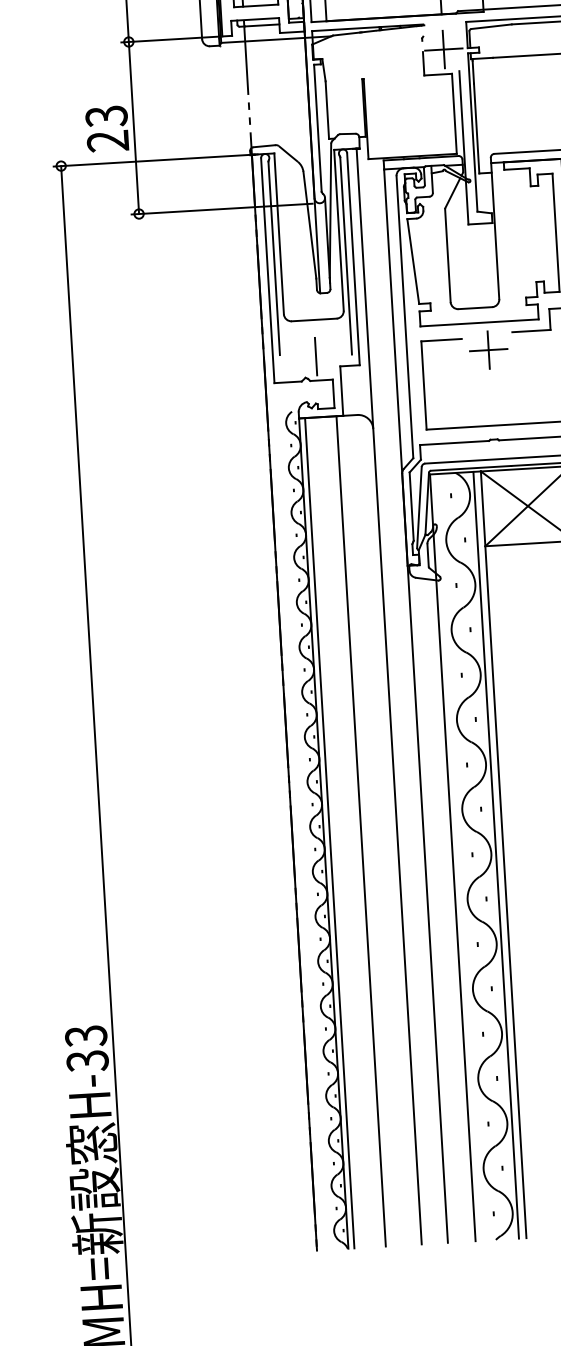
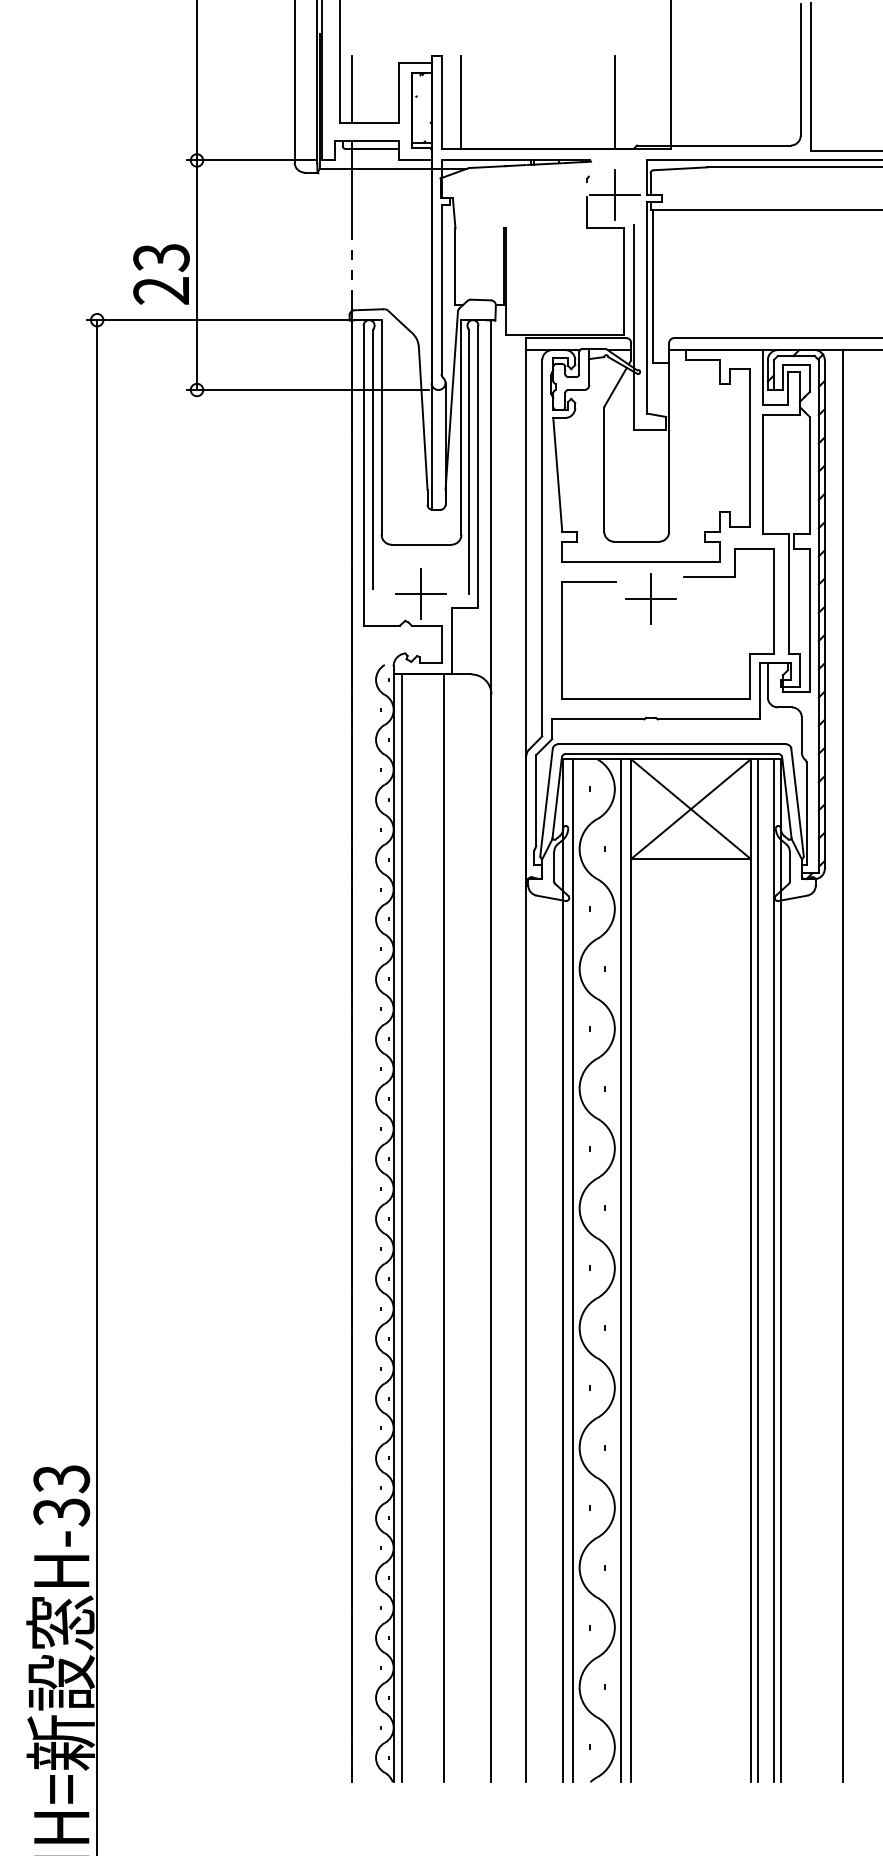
line: (316, 356) -> (421, 593), added
line: (460, 857) -> (573, 1270), added

